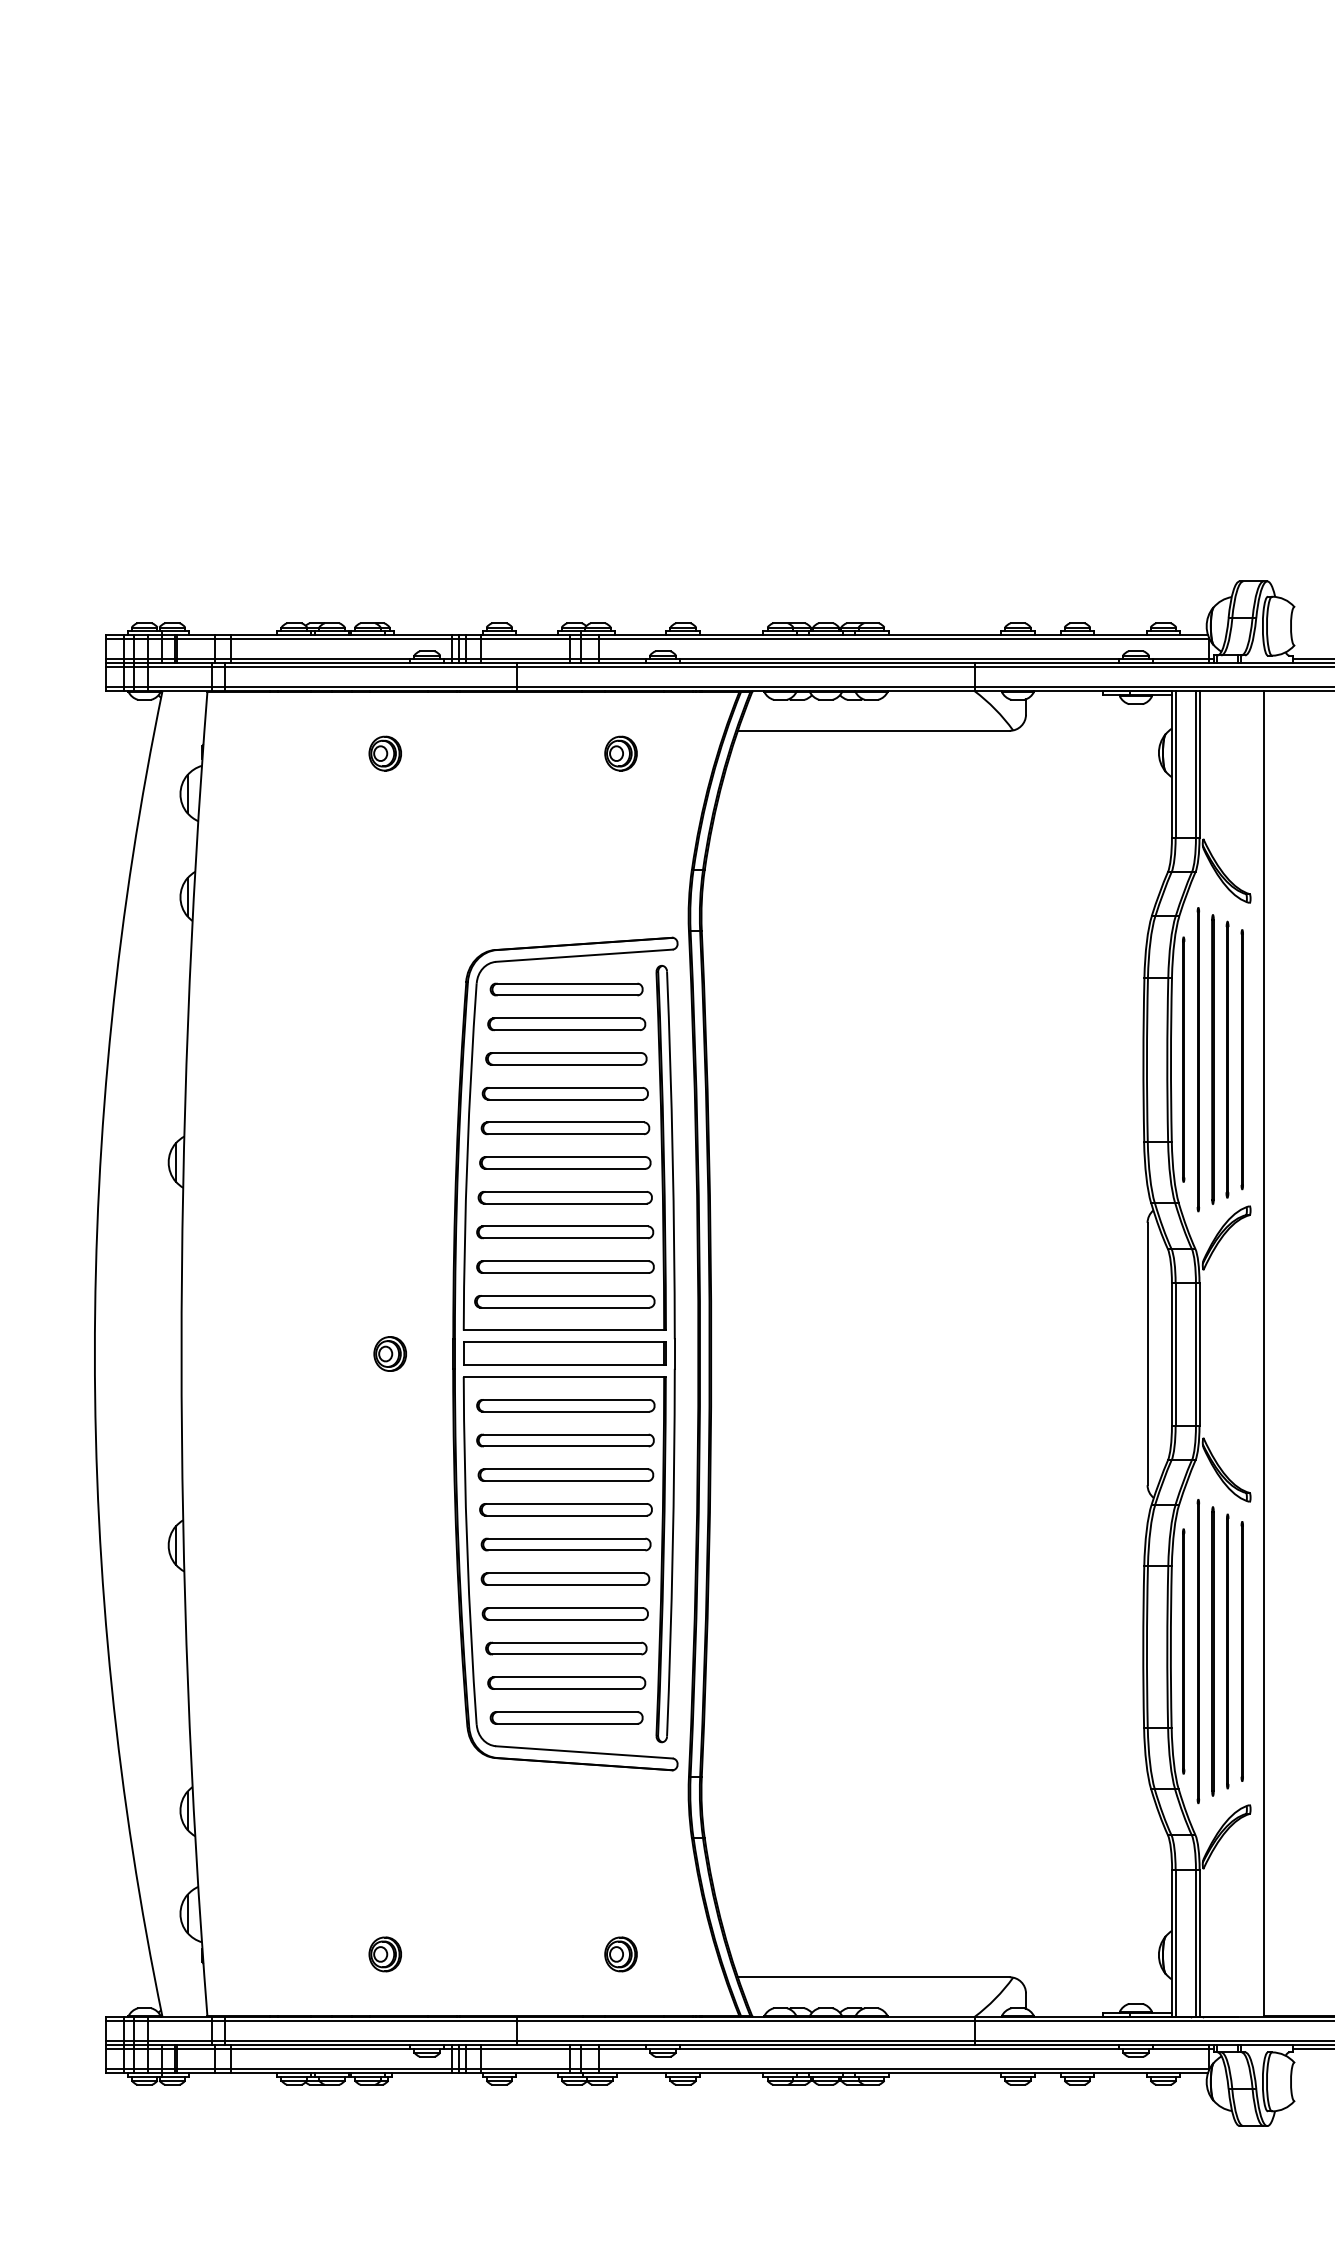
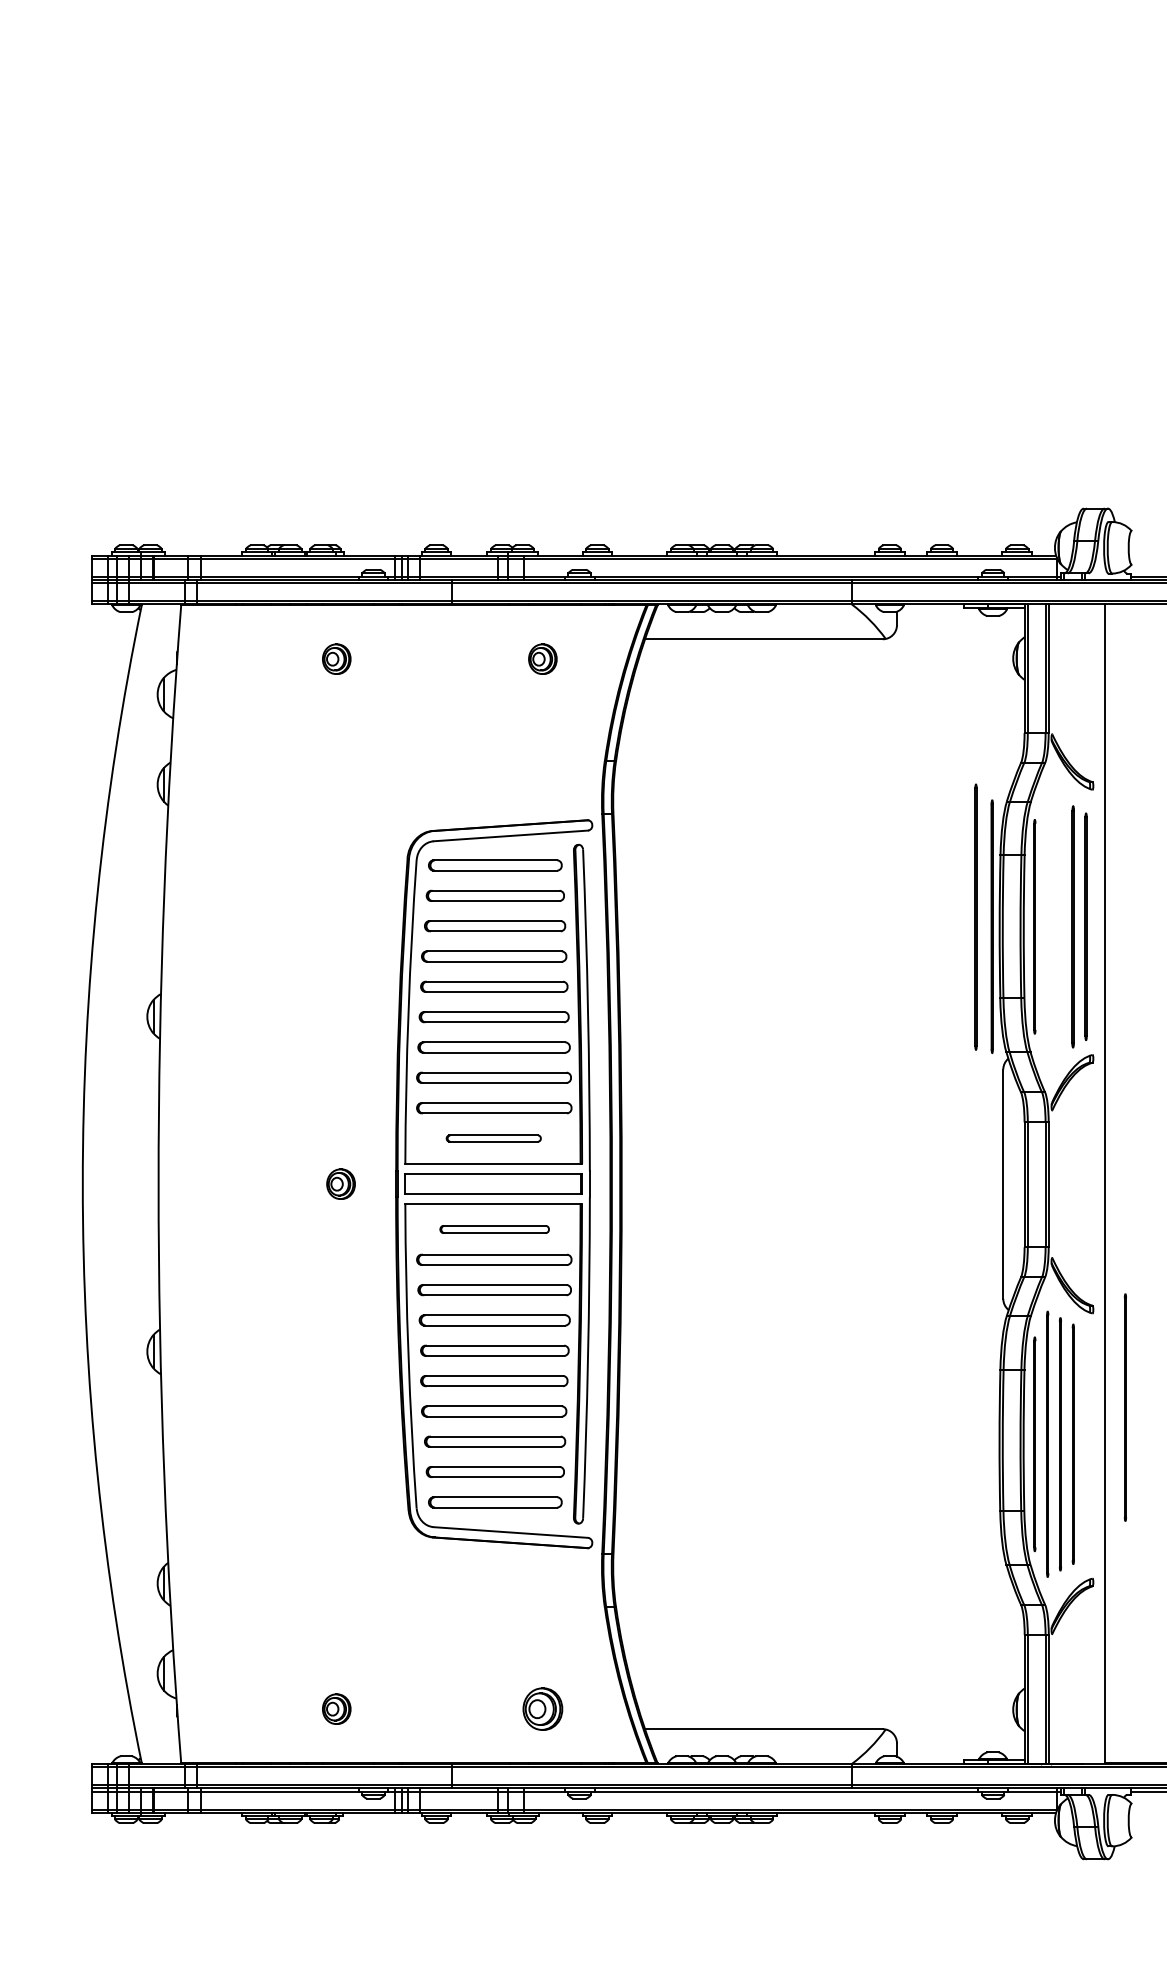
line: (1198, 1059) -> (976, 917), moved
line: (1212, 1059) -> (991, 926), moved
part: (564, 1301) -> (493, 1138), size x0.6
part: (565, 1405) -> (494, 1229), size x0.7
line: (1241, 1651) -> (1124, 1407), moved
part: (620, 1954) -> (542, 1709), size x1.4

